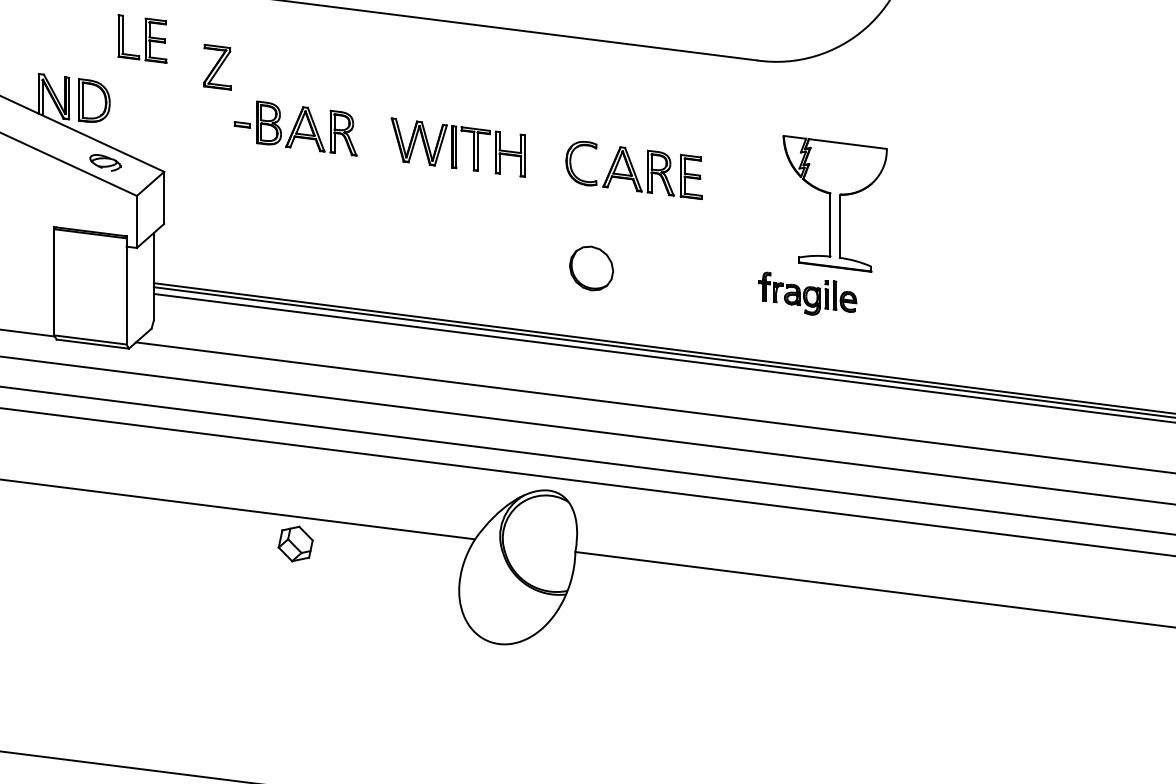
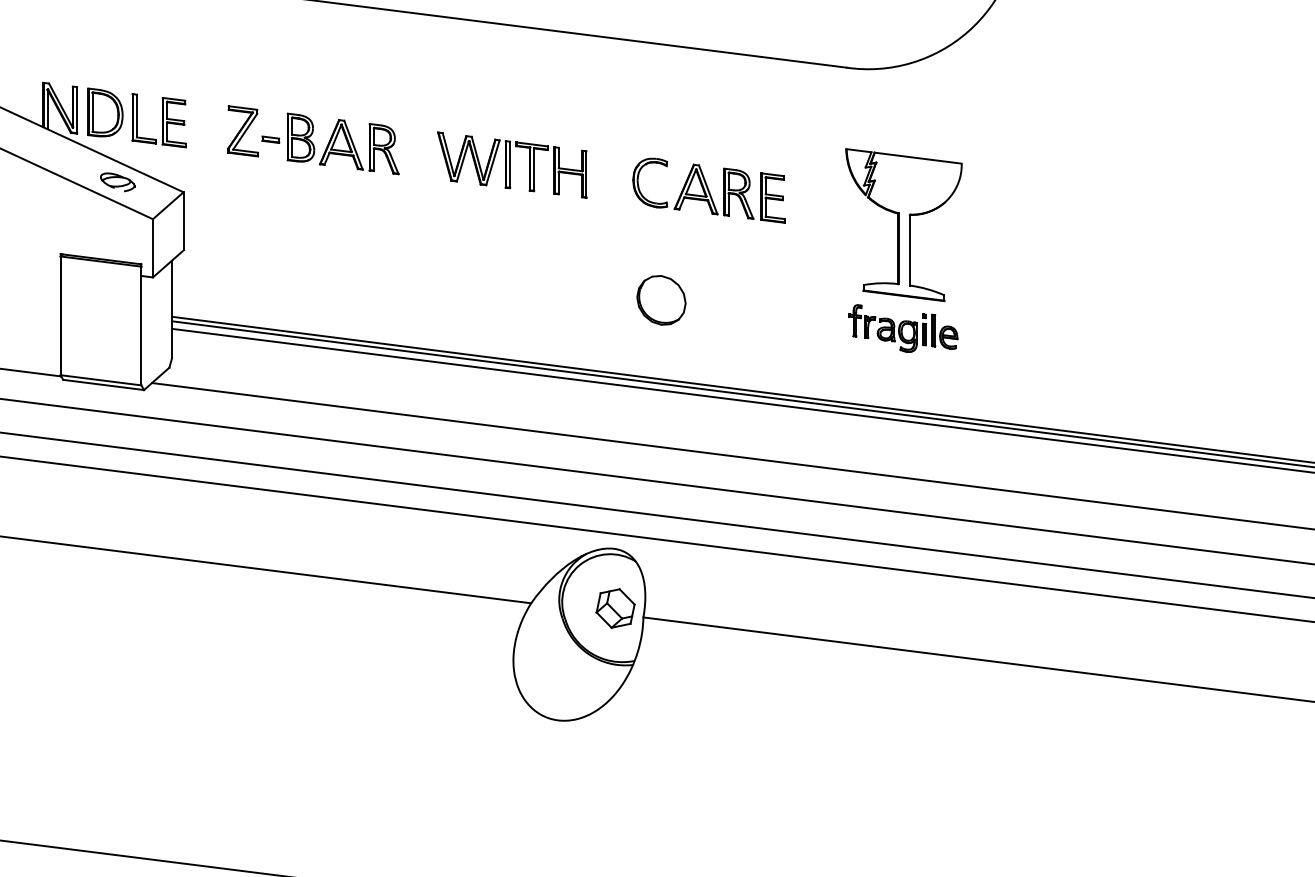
part: (141, 38) -> (158, 120), moved
part: (217, 67) -> (243, 131), moved
part: (834, 203) -> (903, 224), moved
part: (295, 543) -> (615, 608), moved

